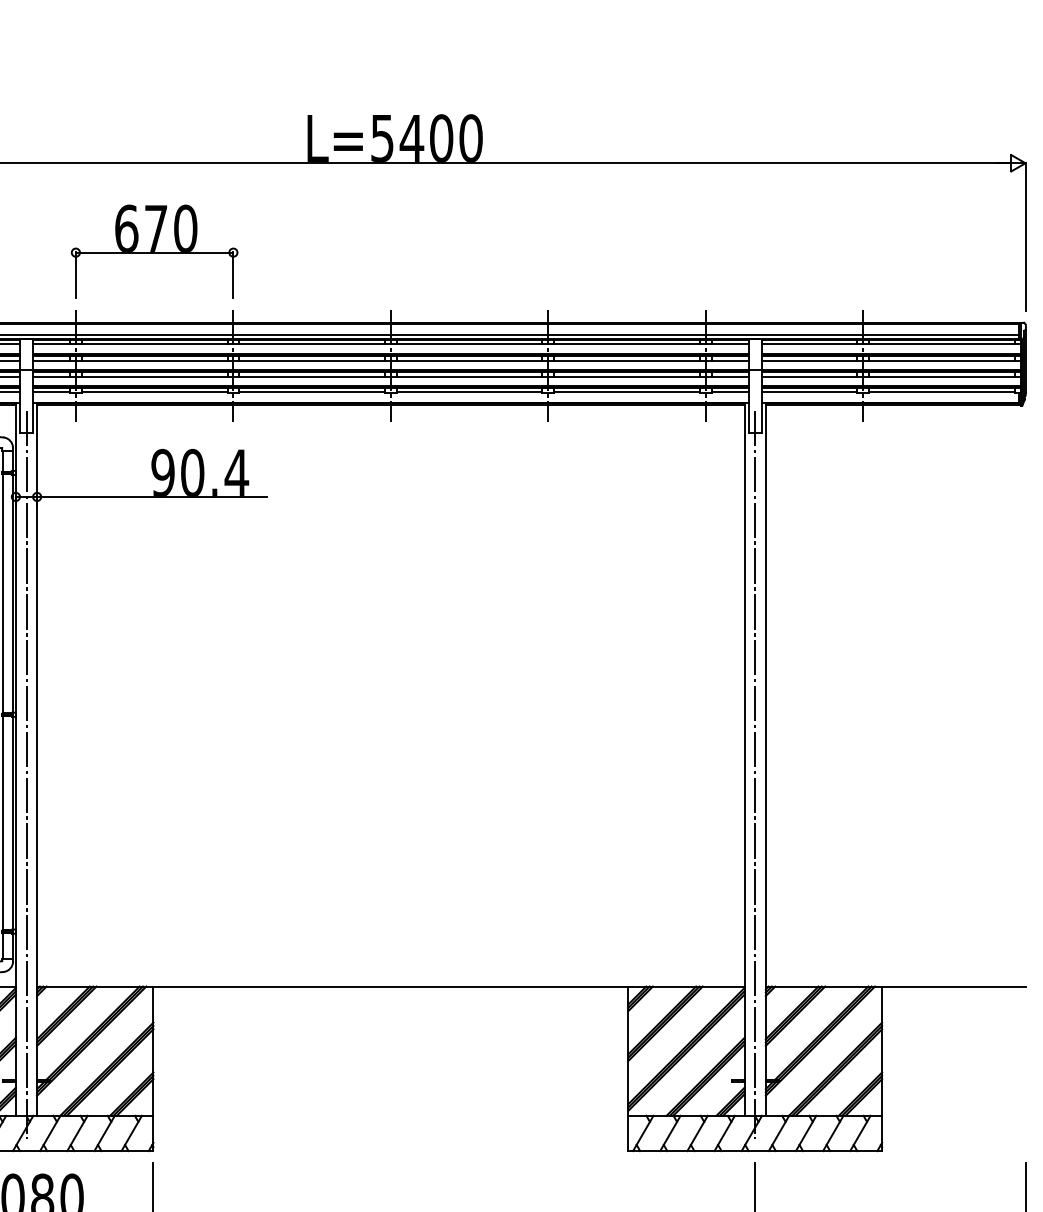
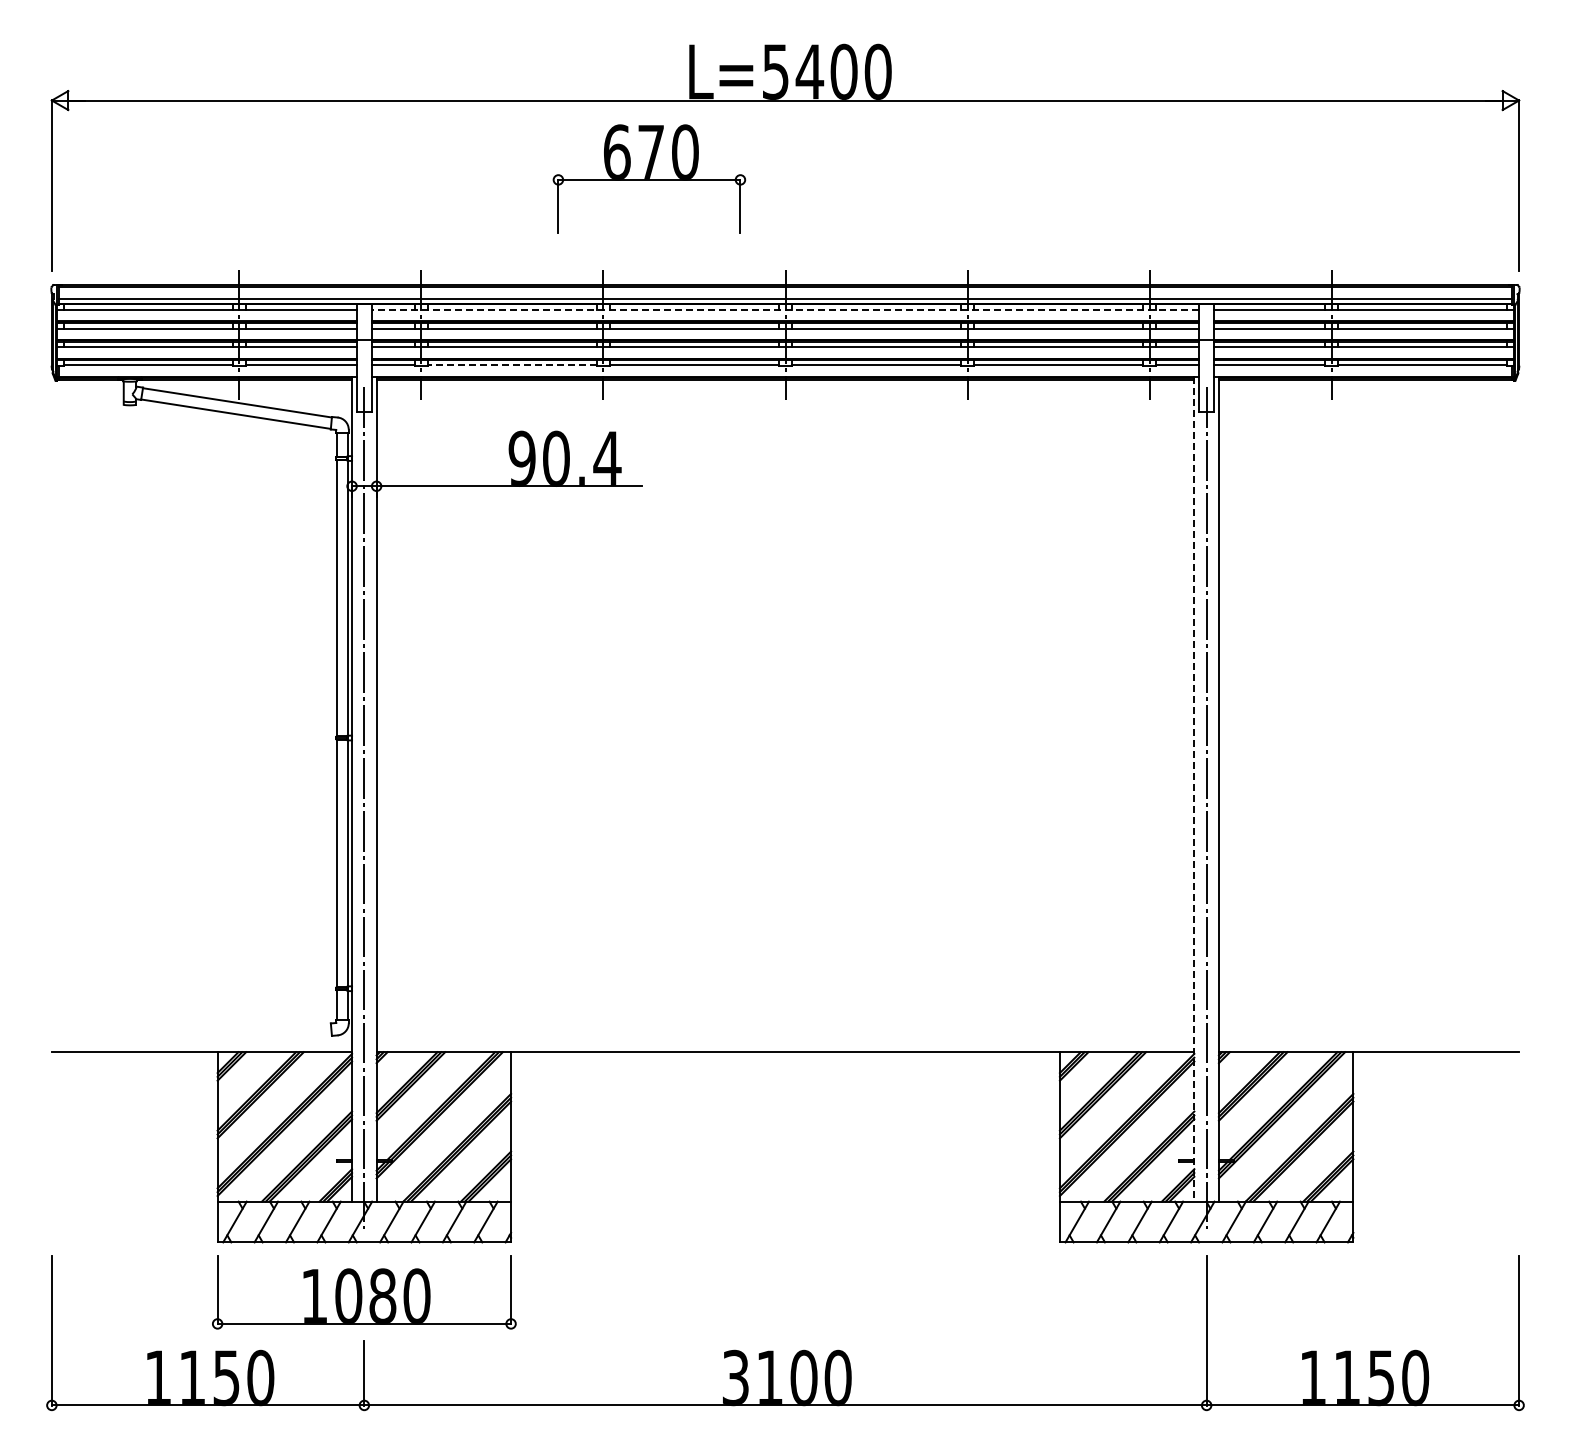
part: (154, 251) -> (649, 178), moved
line: (390, 344) -> (785, 309), solid -> dashed
line: (153, 391) -> (511, 364), solid -> dashed
line: (744, 759) -> (1194, 789), solid -> dashed

